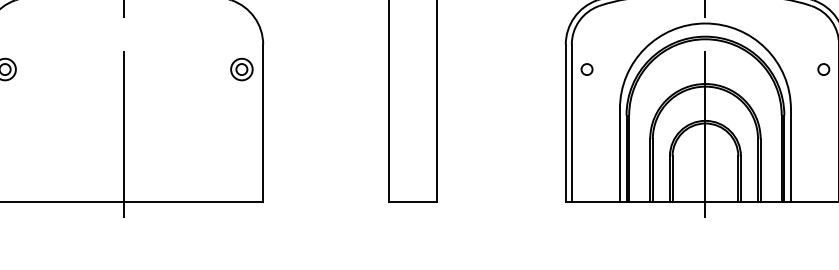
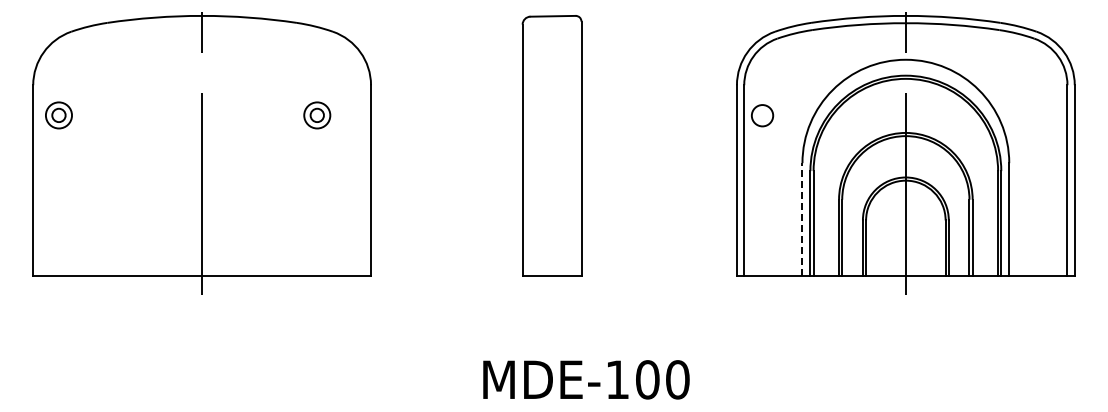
circle: (586, 68) -> (762, 114), size x1.6
circle: (823, 68) -> (1048, 114), removed
part: (242, 69) -> (317, 115), moved
line: (619, 155) -> (802, 219), solid -> dashed

